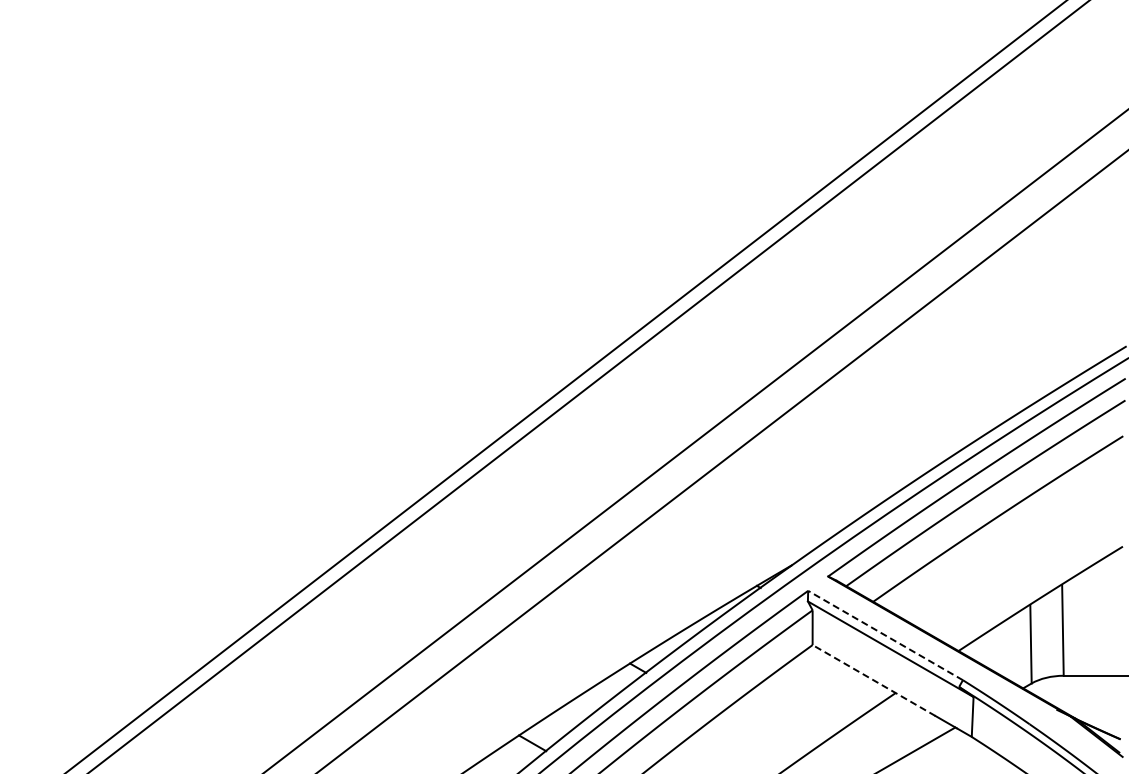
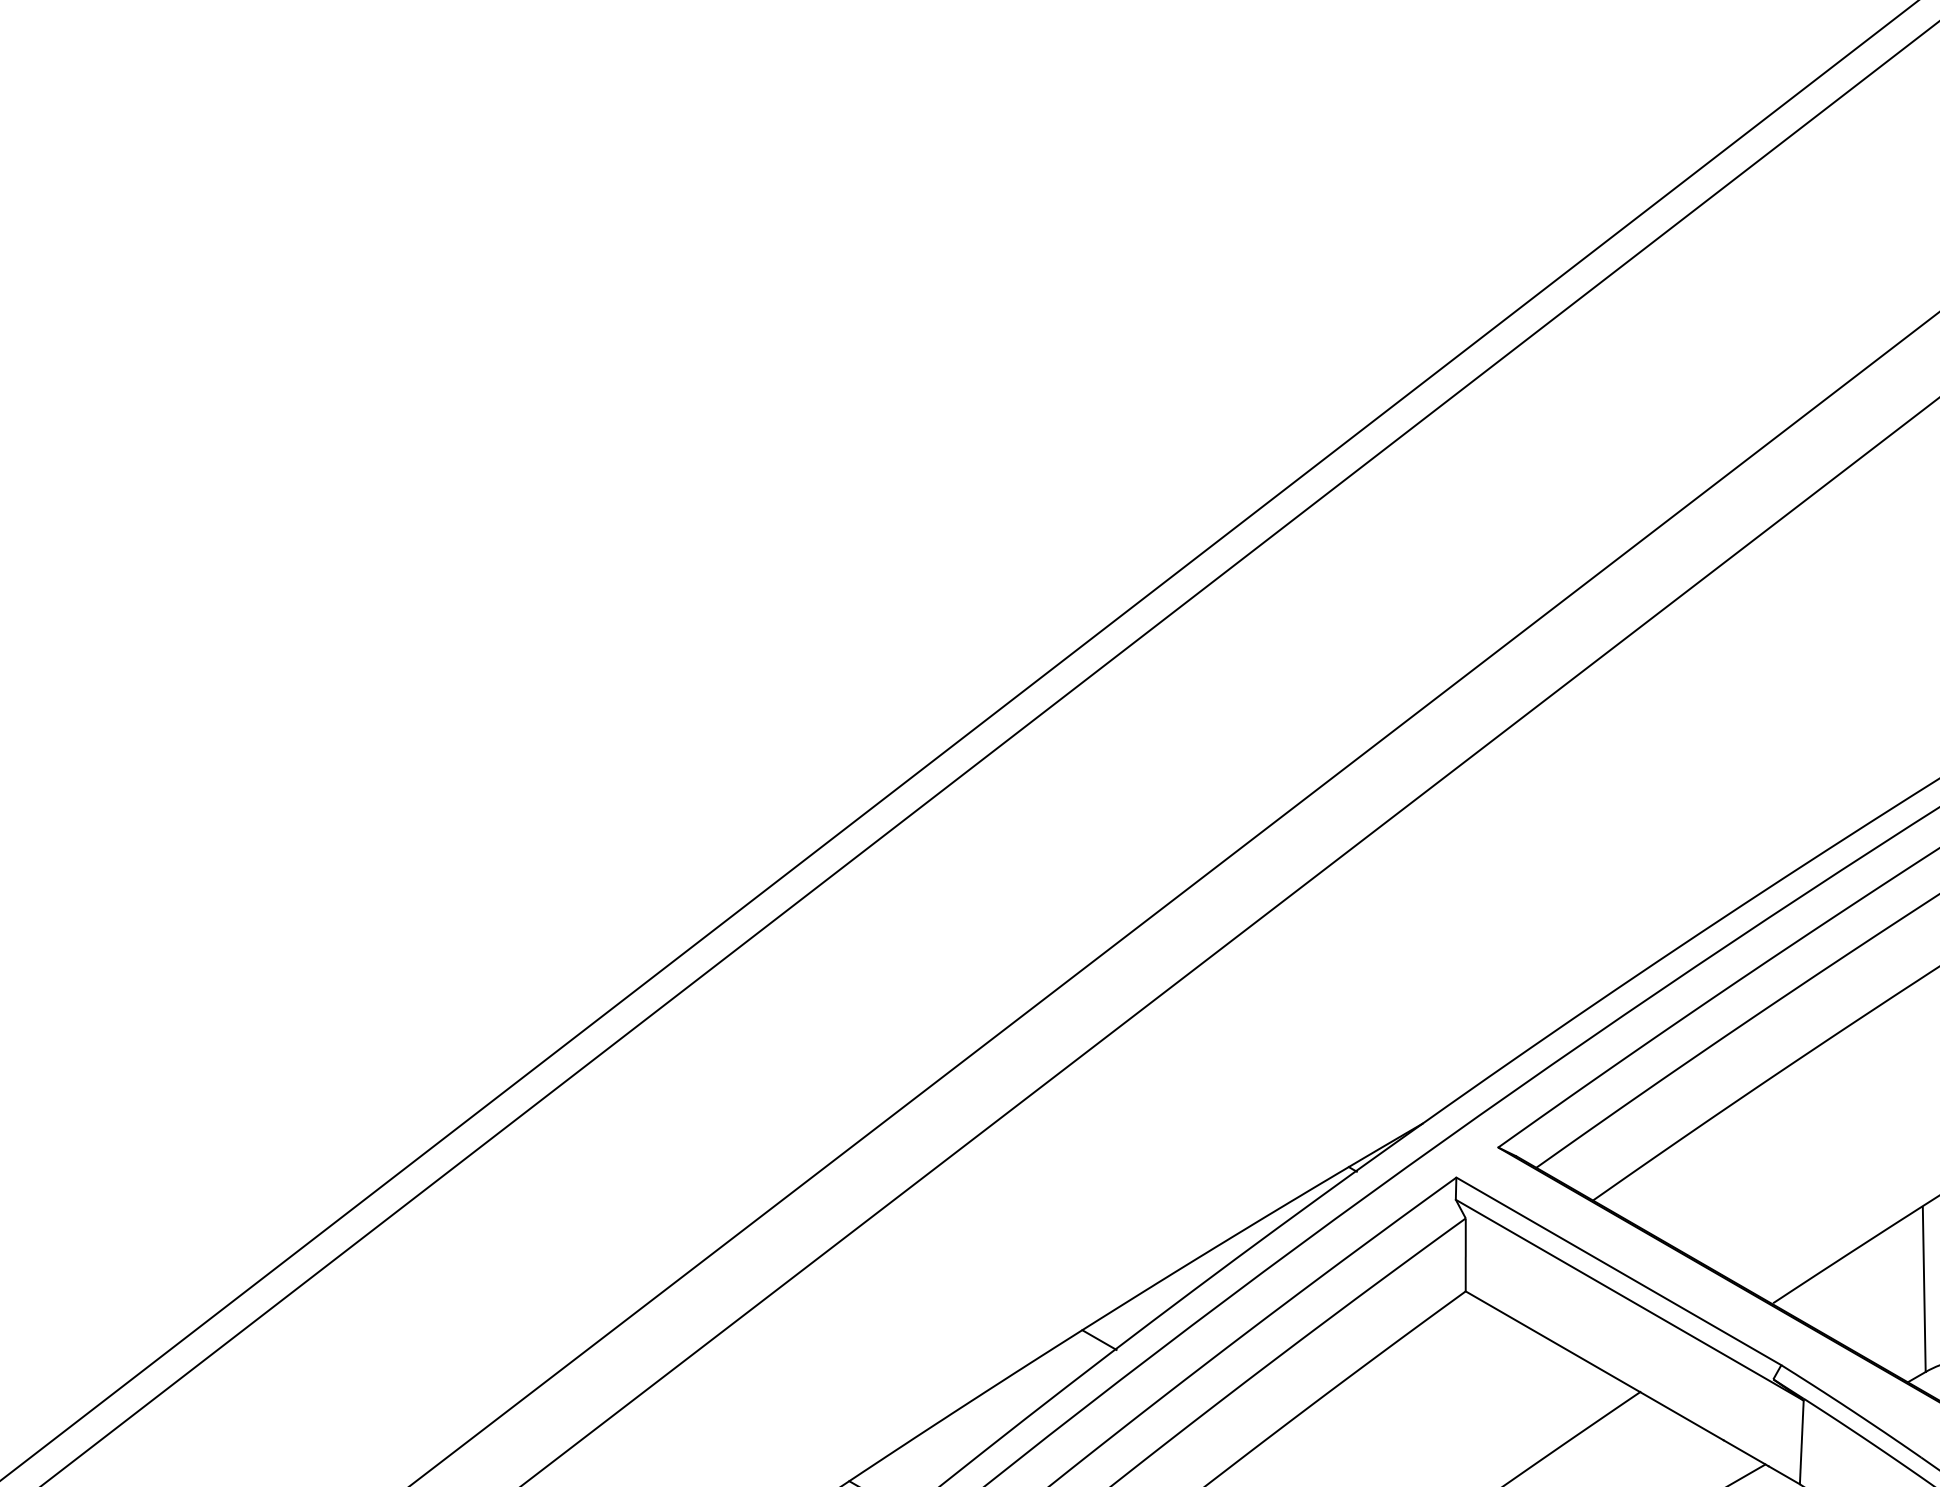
line: (885, 635) -> (1618, 1271), dashed -> solid
line: (874, 680) -> (1595, 1365), dashed -> solid

